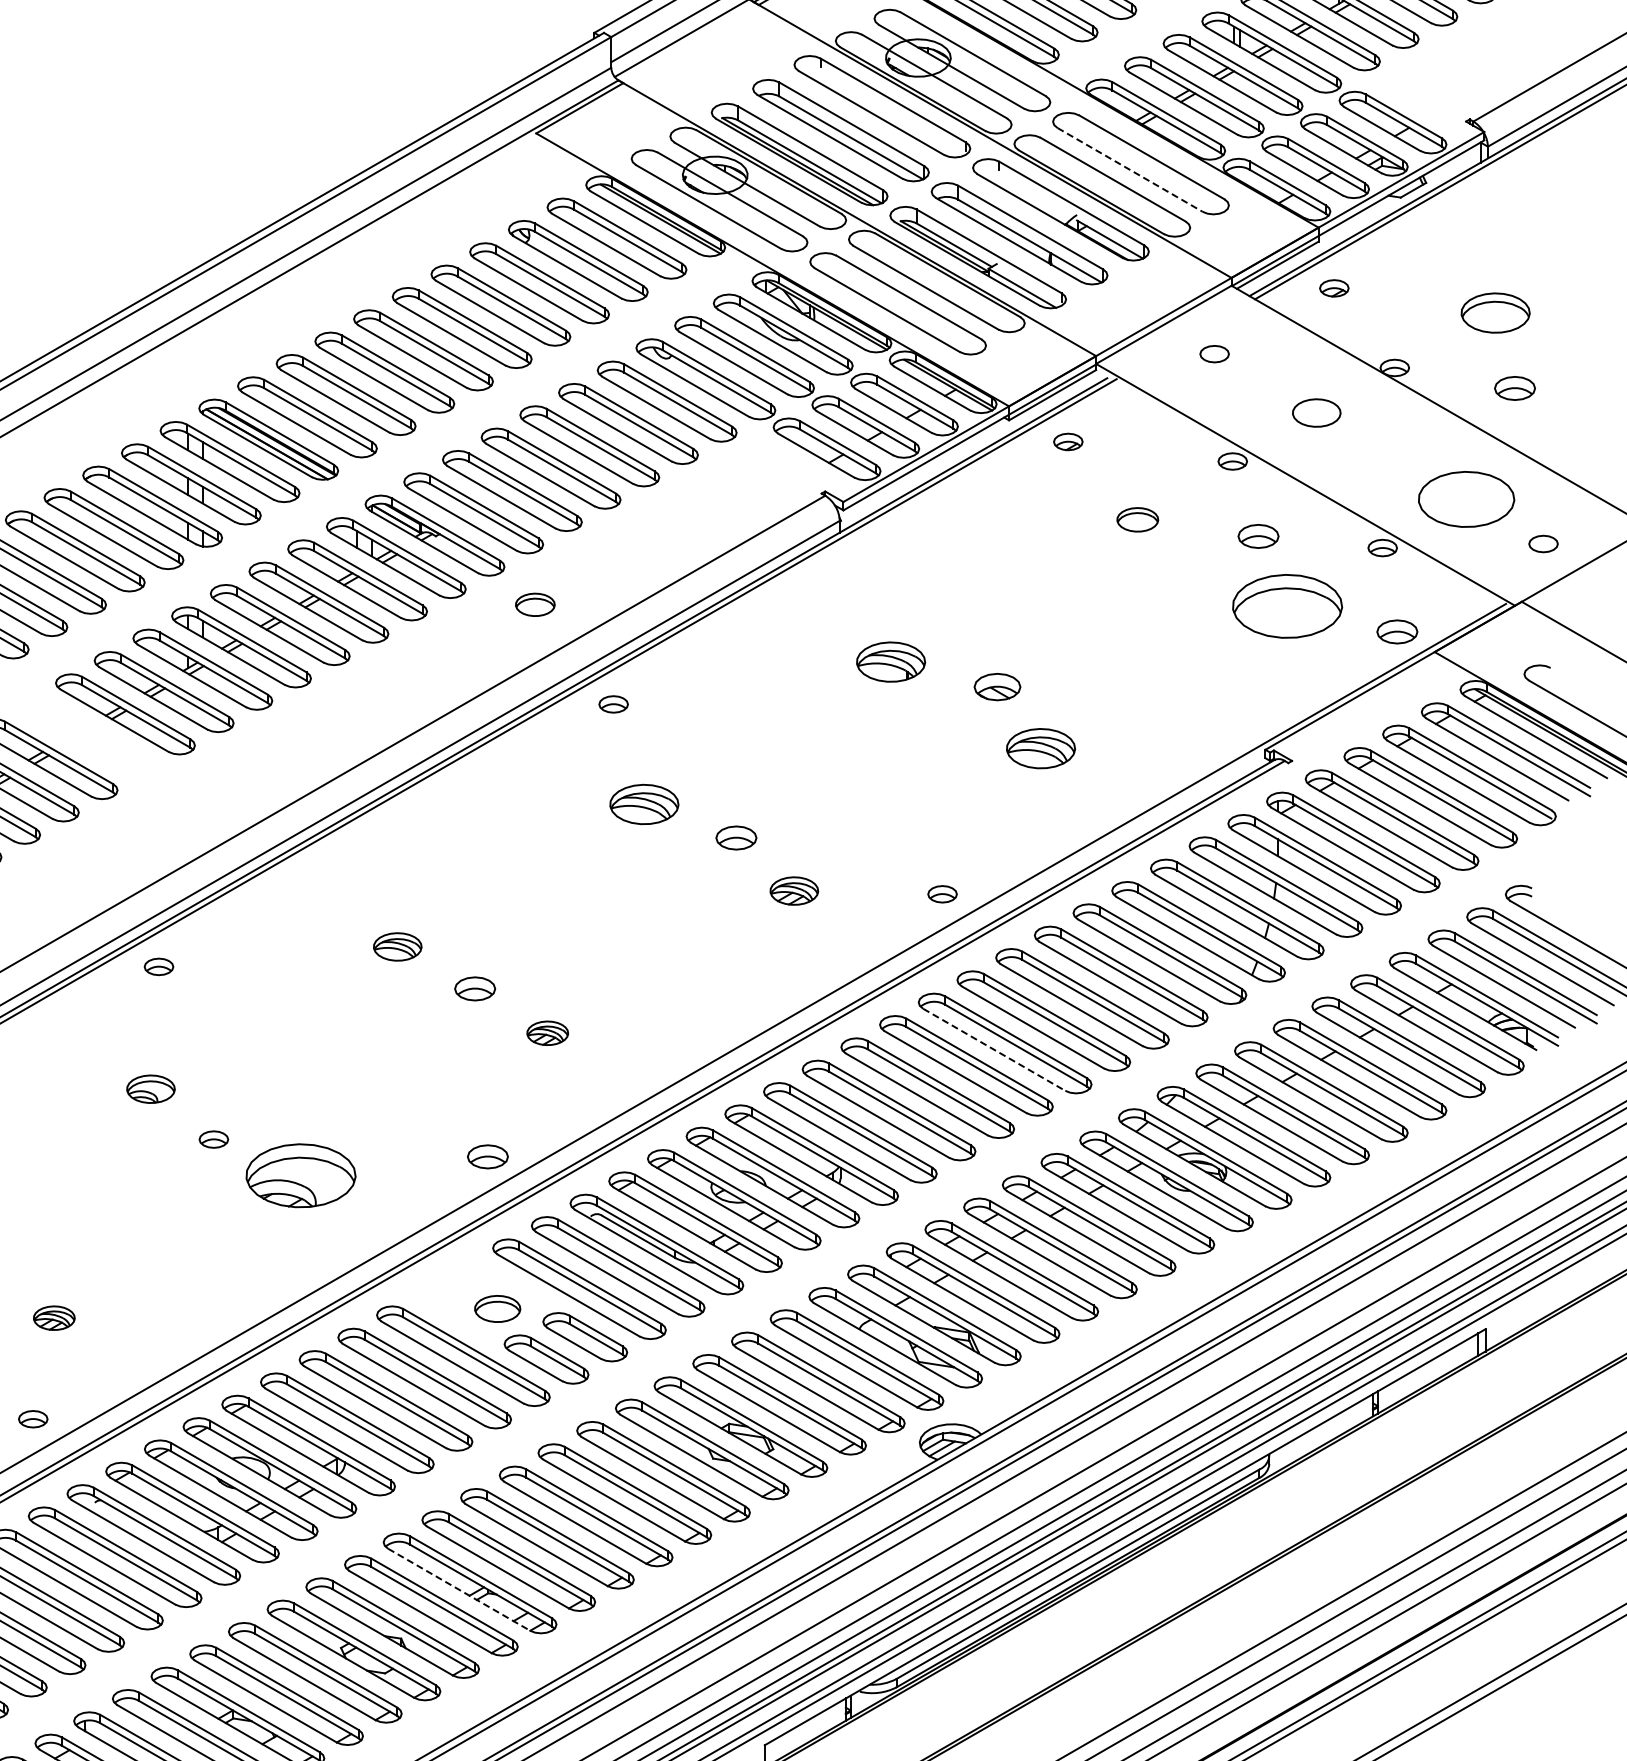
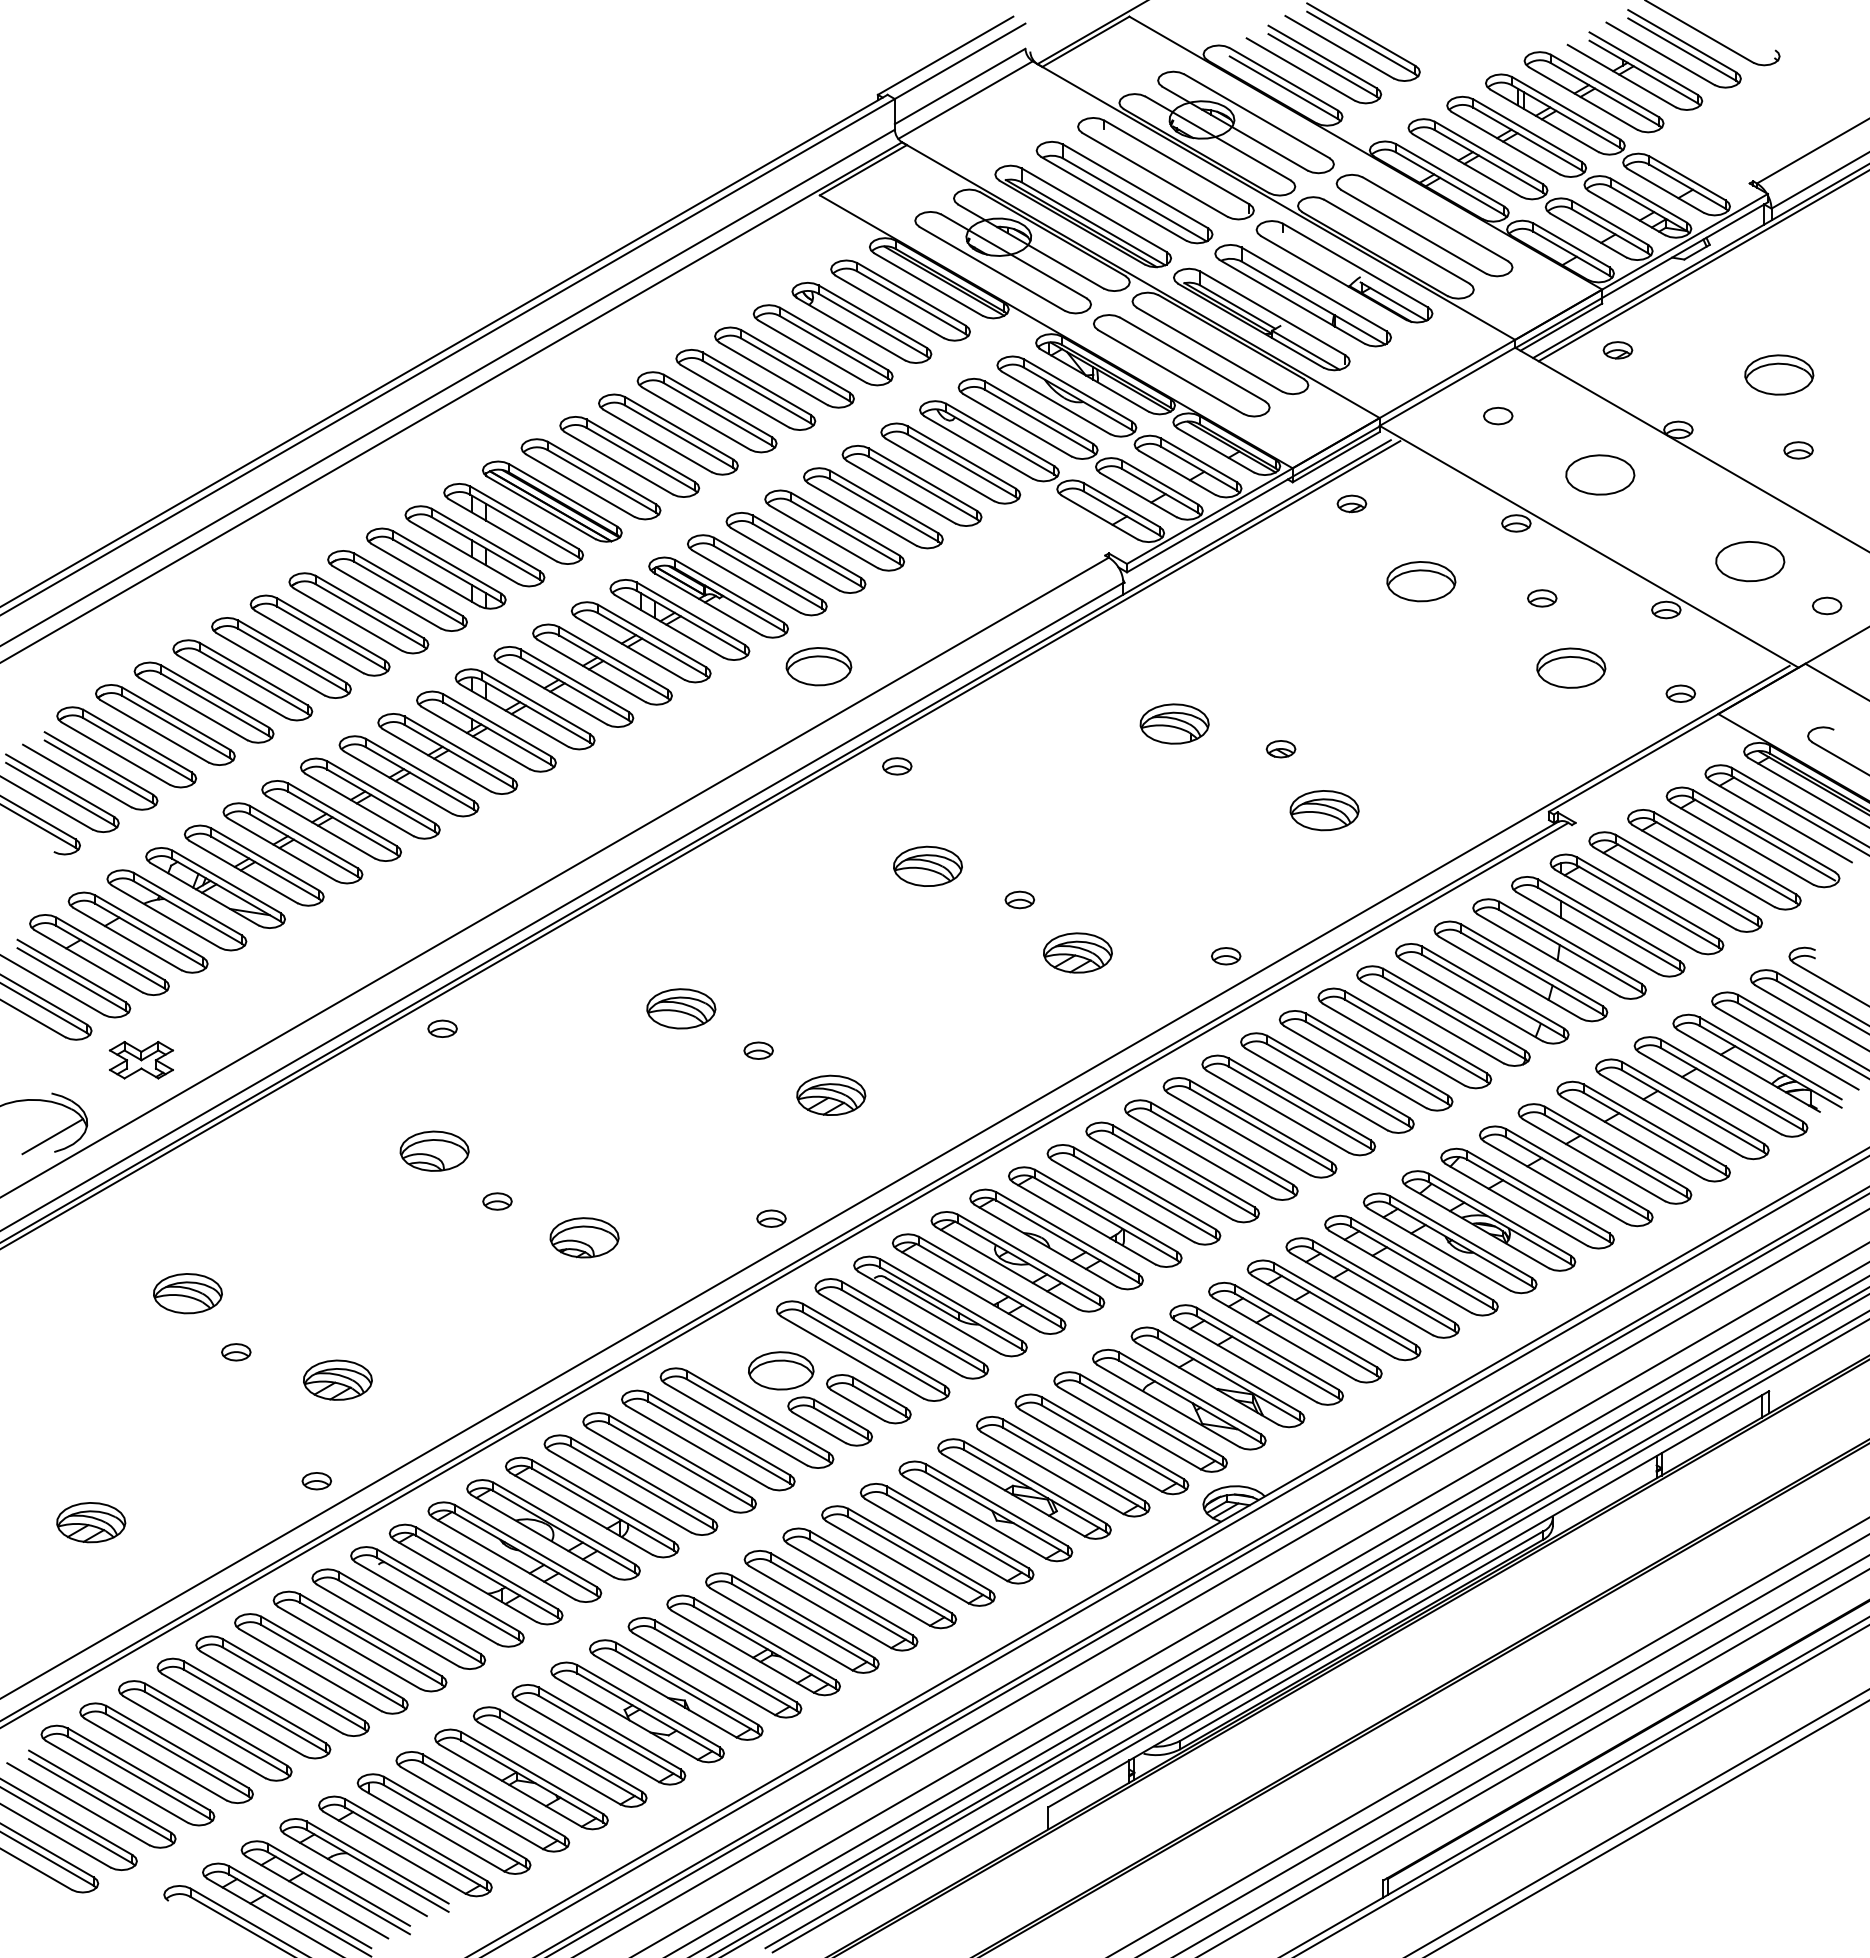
line: (1129, 169) -> (1413, 231), dashed -> solid
part: (1514, 388) -> (1798, 450), size x0.71
part: (1316, 412) -> (1600, 474), size x1.43
part: (1466, 499) -> (1750, 561), size x0.71
part: (1137, 519) -> (1421, 581), size x1.67
part: (1258, 536) -> (1542, 598), size x0.71
part: (534, 604) -> (818, 666), size x1.67
part: (1287, 605) -> (1571, 667), size x0.62
part: (1396, 631) -> (1680, 693), size x0.71
part: (996, 687) -> (1280, 749), size x0.62
part: (86, 736) -> (370, 798), added
part: (735, 837) -> (1019, 899), size x0.71
part: (793, 890) -> (1077, 952), size x1.43
part: (397, 946) -> (681, 1008), size x1.43
part: (474, 988) -> (758, 1050), size x0.71
part: (547, 1032) -> (831, 1094), size x1.67
line: (994, 1050) -> (1278, 1112), dashed -> solid
part: (150, 1088) -> (434, 1150), size x1.43
part: (487, 1156) -> (771, 1218), size x0.71
part: (300, 1175) -> (584, 1237), size x0.62
part: (497, 1308) -> (781, 1370), size x1.43
part: (53, 1317) -> (337, 1379), size x1.67
line: (459, 1589) -> (743, 1651), dashed -> solid

